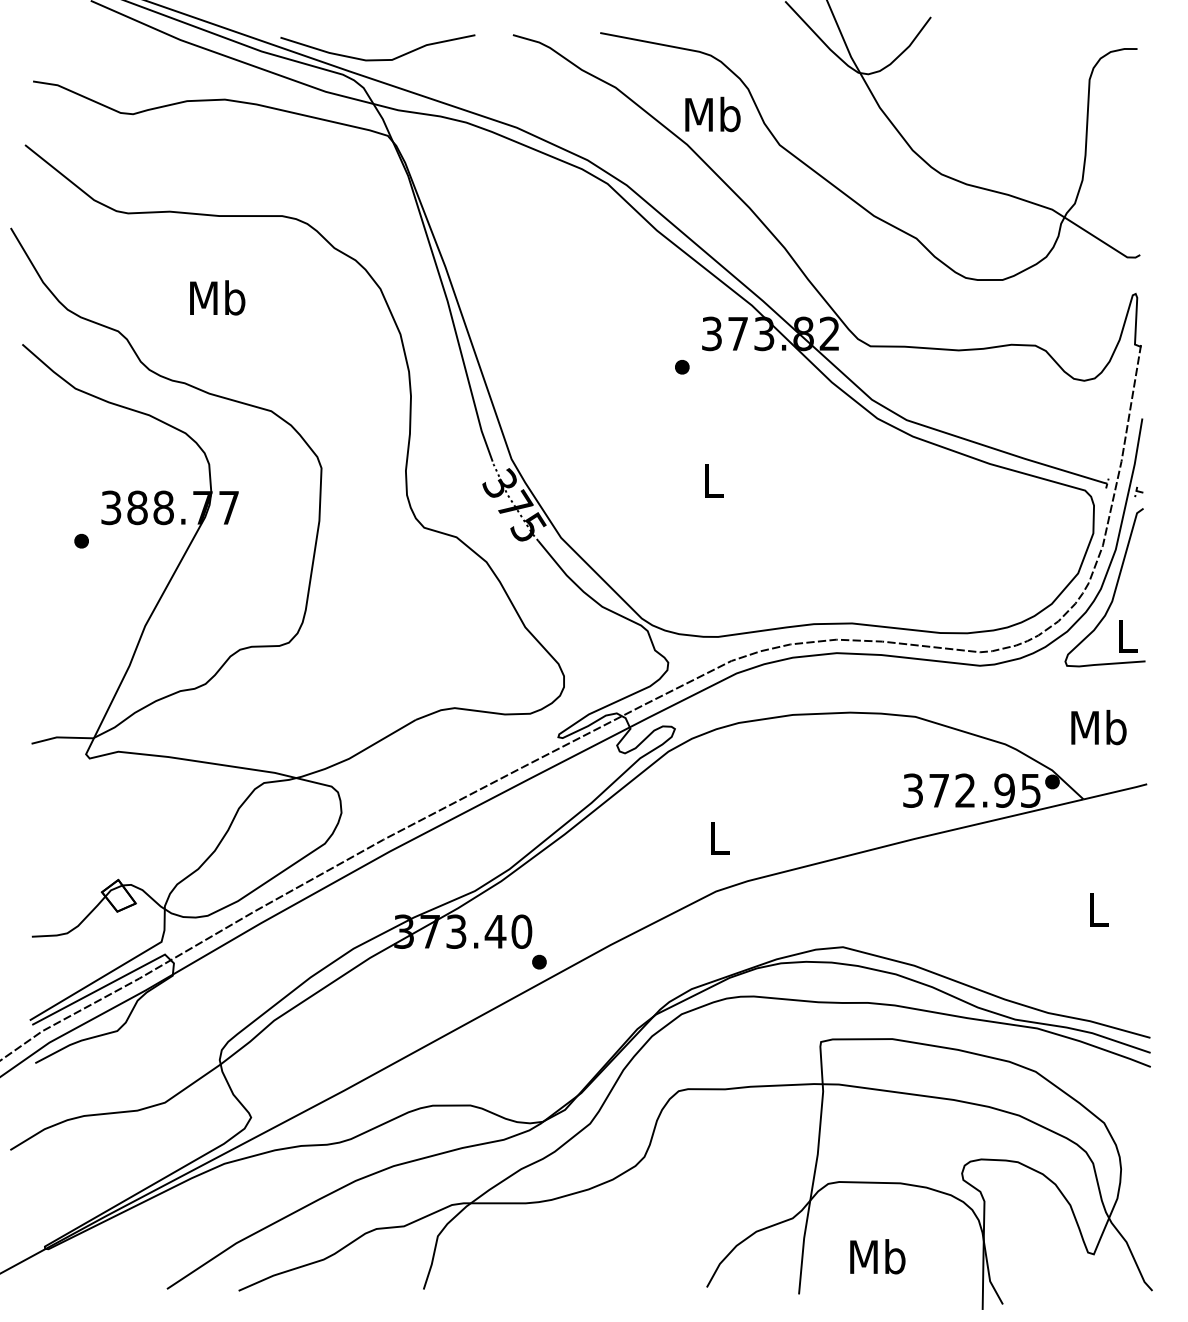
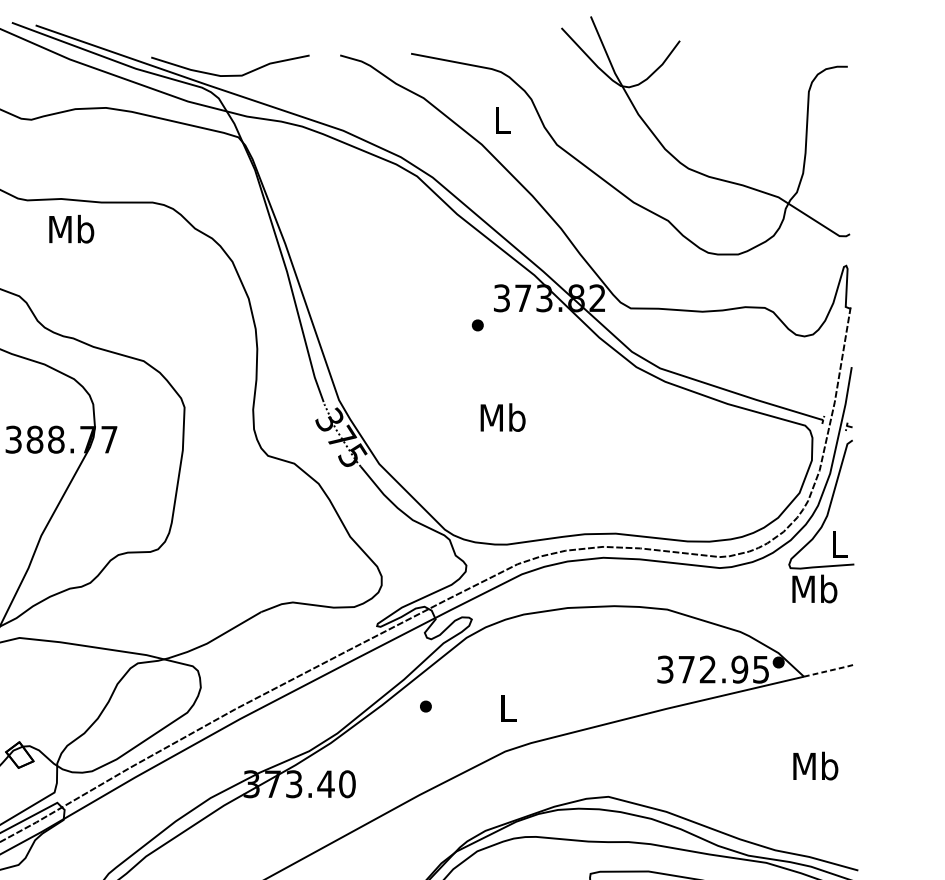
text: (712, 114) -> (502, 119), Mb -> L
text: (217, 297) -> (71, 228), moved
text: (713, 480) -> (503, 417), L -> Mb
text: (1098, 727) -> (814, 588), moved
line: (1116, 791) -> (830, 670), solid -> dashed
text: (1097, 909) -> (815, 766), L -> Mb
part: (539, 961) -> (425, 706), moved

